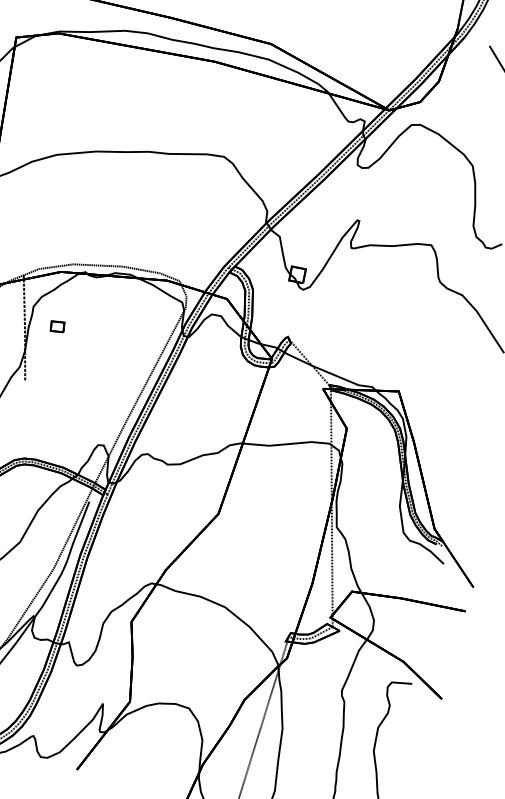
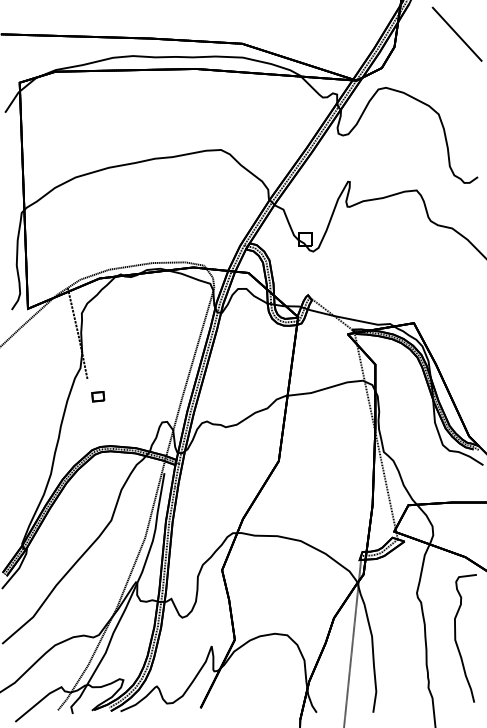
part: (57, 326) -> (98, 396), moved

